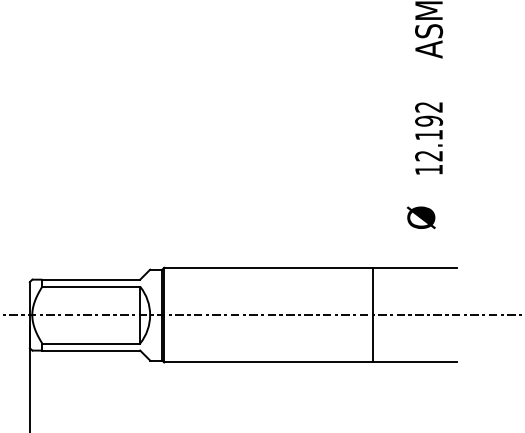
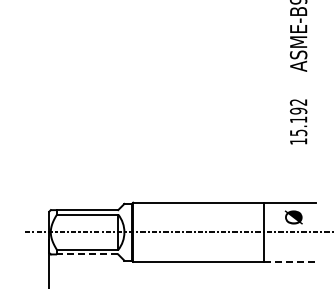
text: (428, 155) -> (298, 132), 12.192 -> 15.192
text: (420, 217) -> (293, 217), moved
line: (91, 350) -> (87, 254), solid -> dashed
line: (416, 361) -> (290, 261), solid -> dashed

